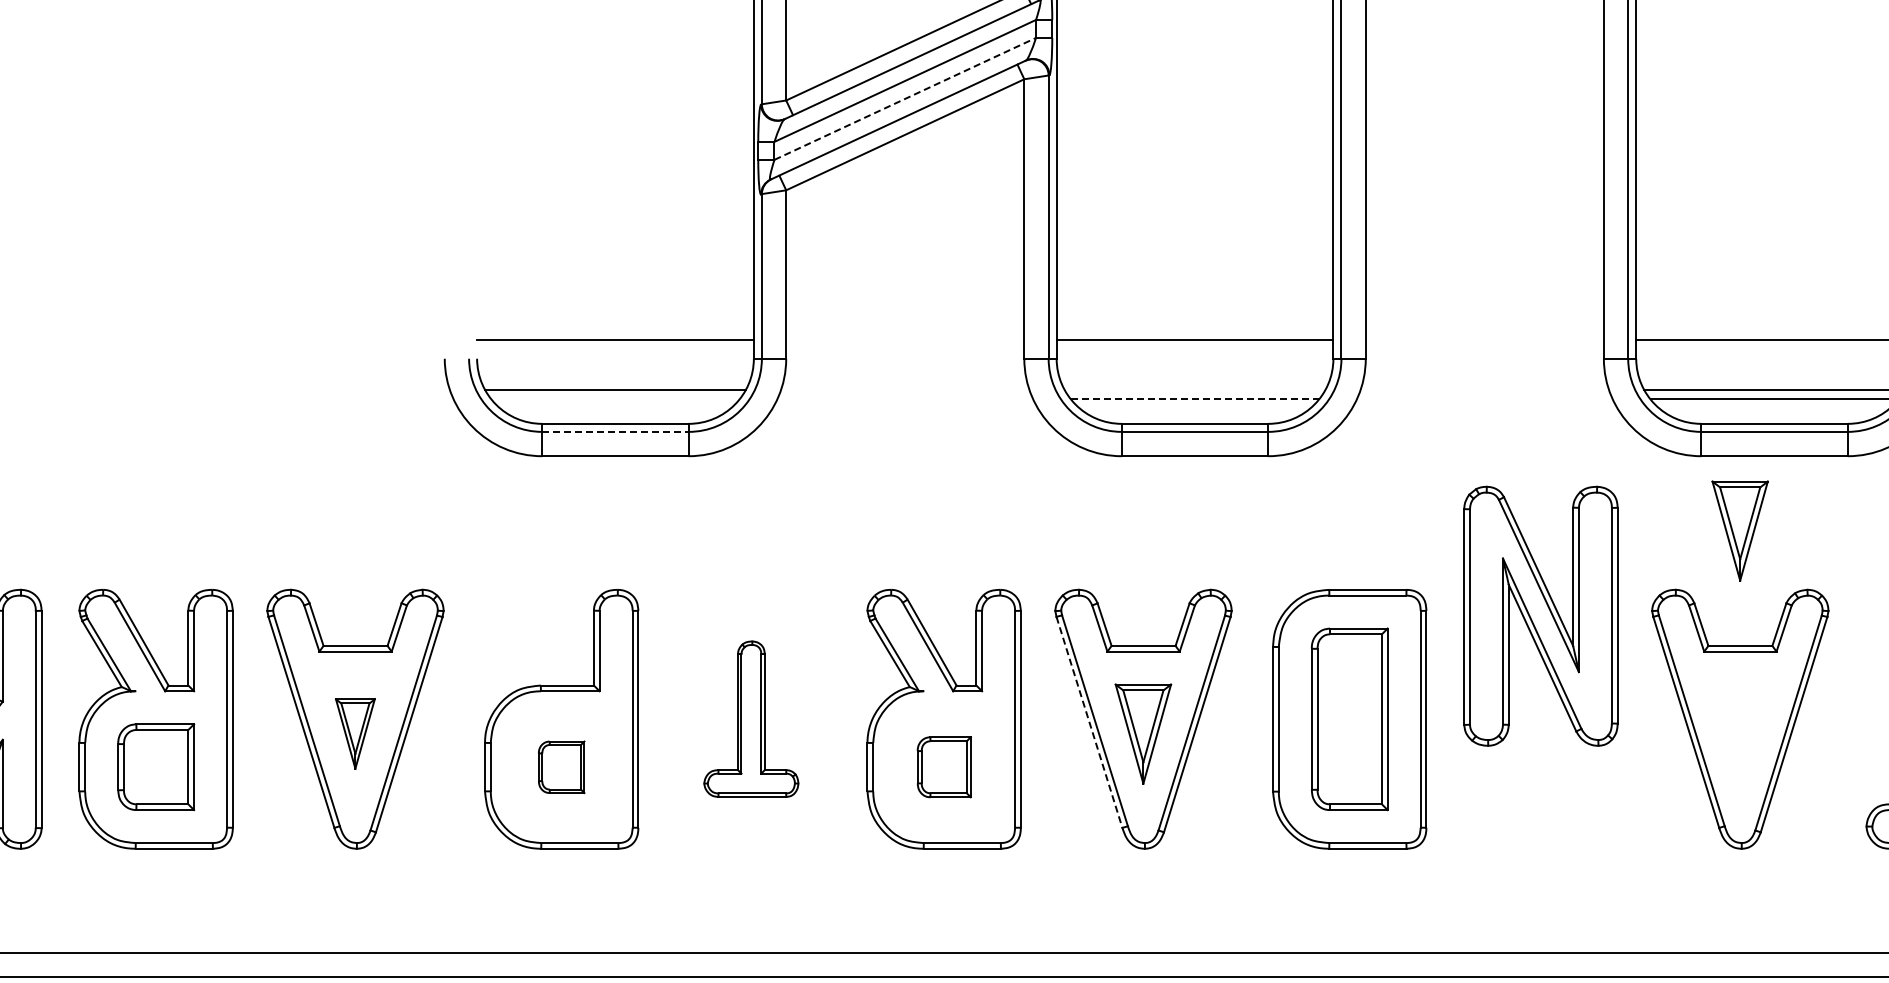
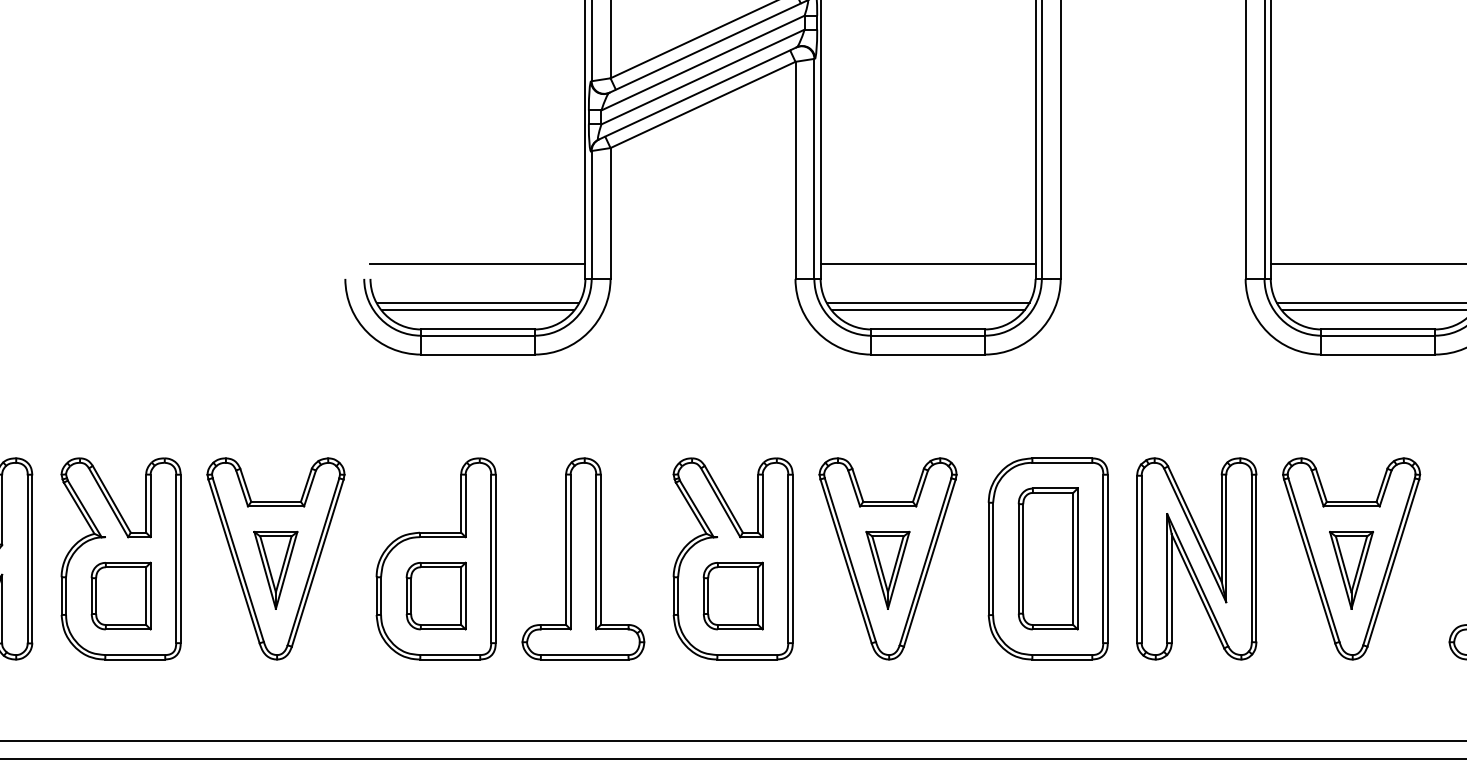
line: (905, 98) -> (703, 76), dashed -> solid
line: (1194, 389) -> (927, 302), added
line: (615, 399) -> (477, 310), added
line: (1195, 399) -> (928, 310), dashed -> solid
line: (615, 431) -> (477, 335), dashed -> solid
part: (1739, 530) -> (1350, 569), moved
part: (1540, 615) -> (1196, 558), moved
part: (751, 718) -> (583, 558), size x1.67
line: (1089, 722) -> (846, 561), dashed -> solid
part: (355, 733) -> (276, 569), size x1.43
part: (561, 767) -> (436, 596), size x1.67
part: (944, 767) -> (733, 596), size x1.43

